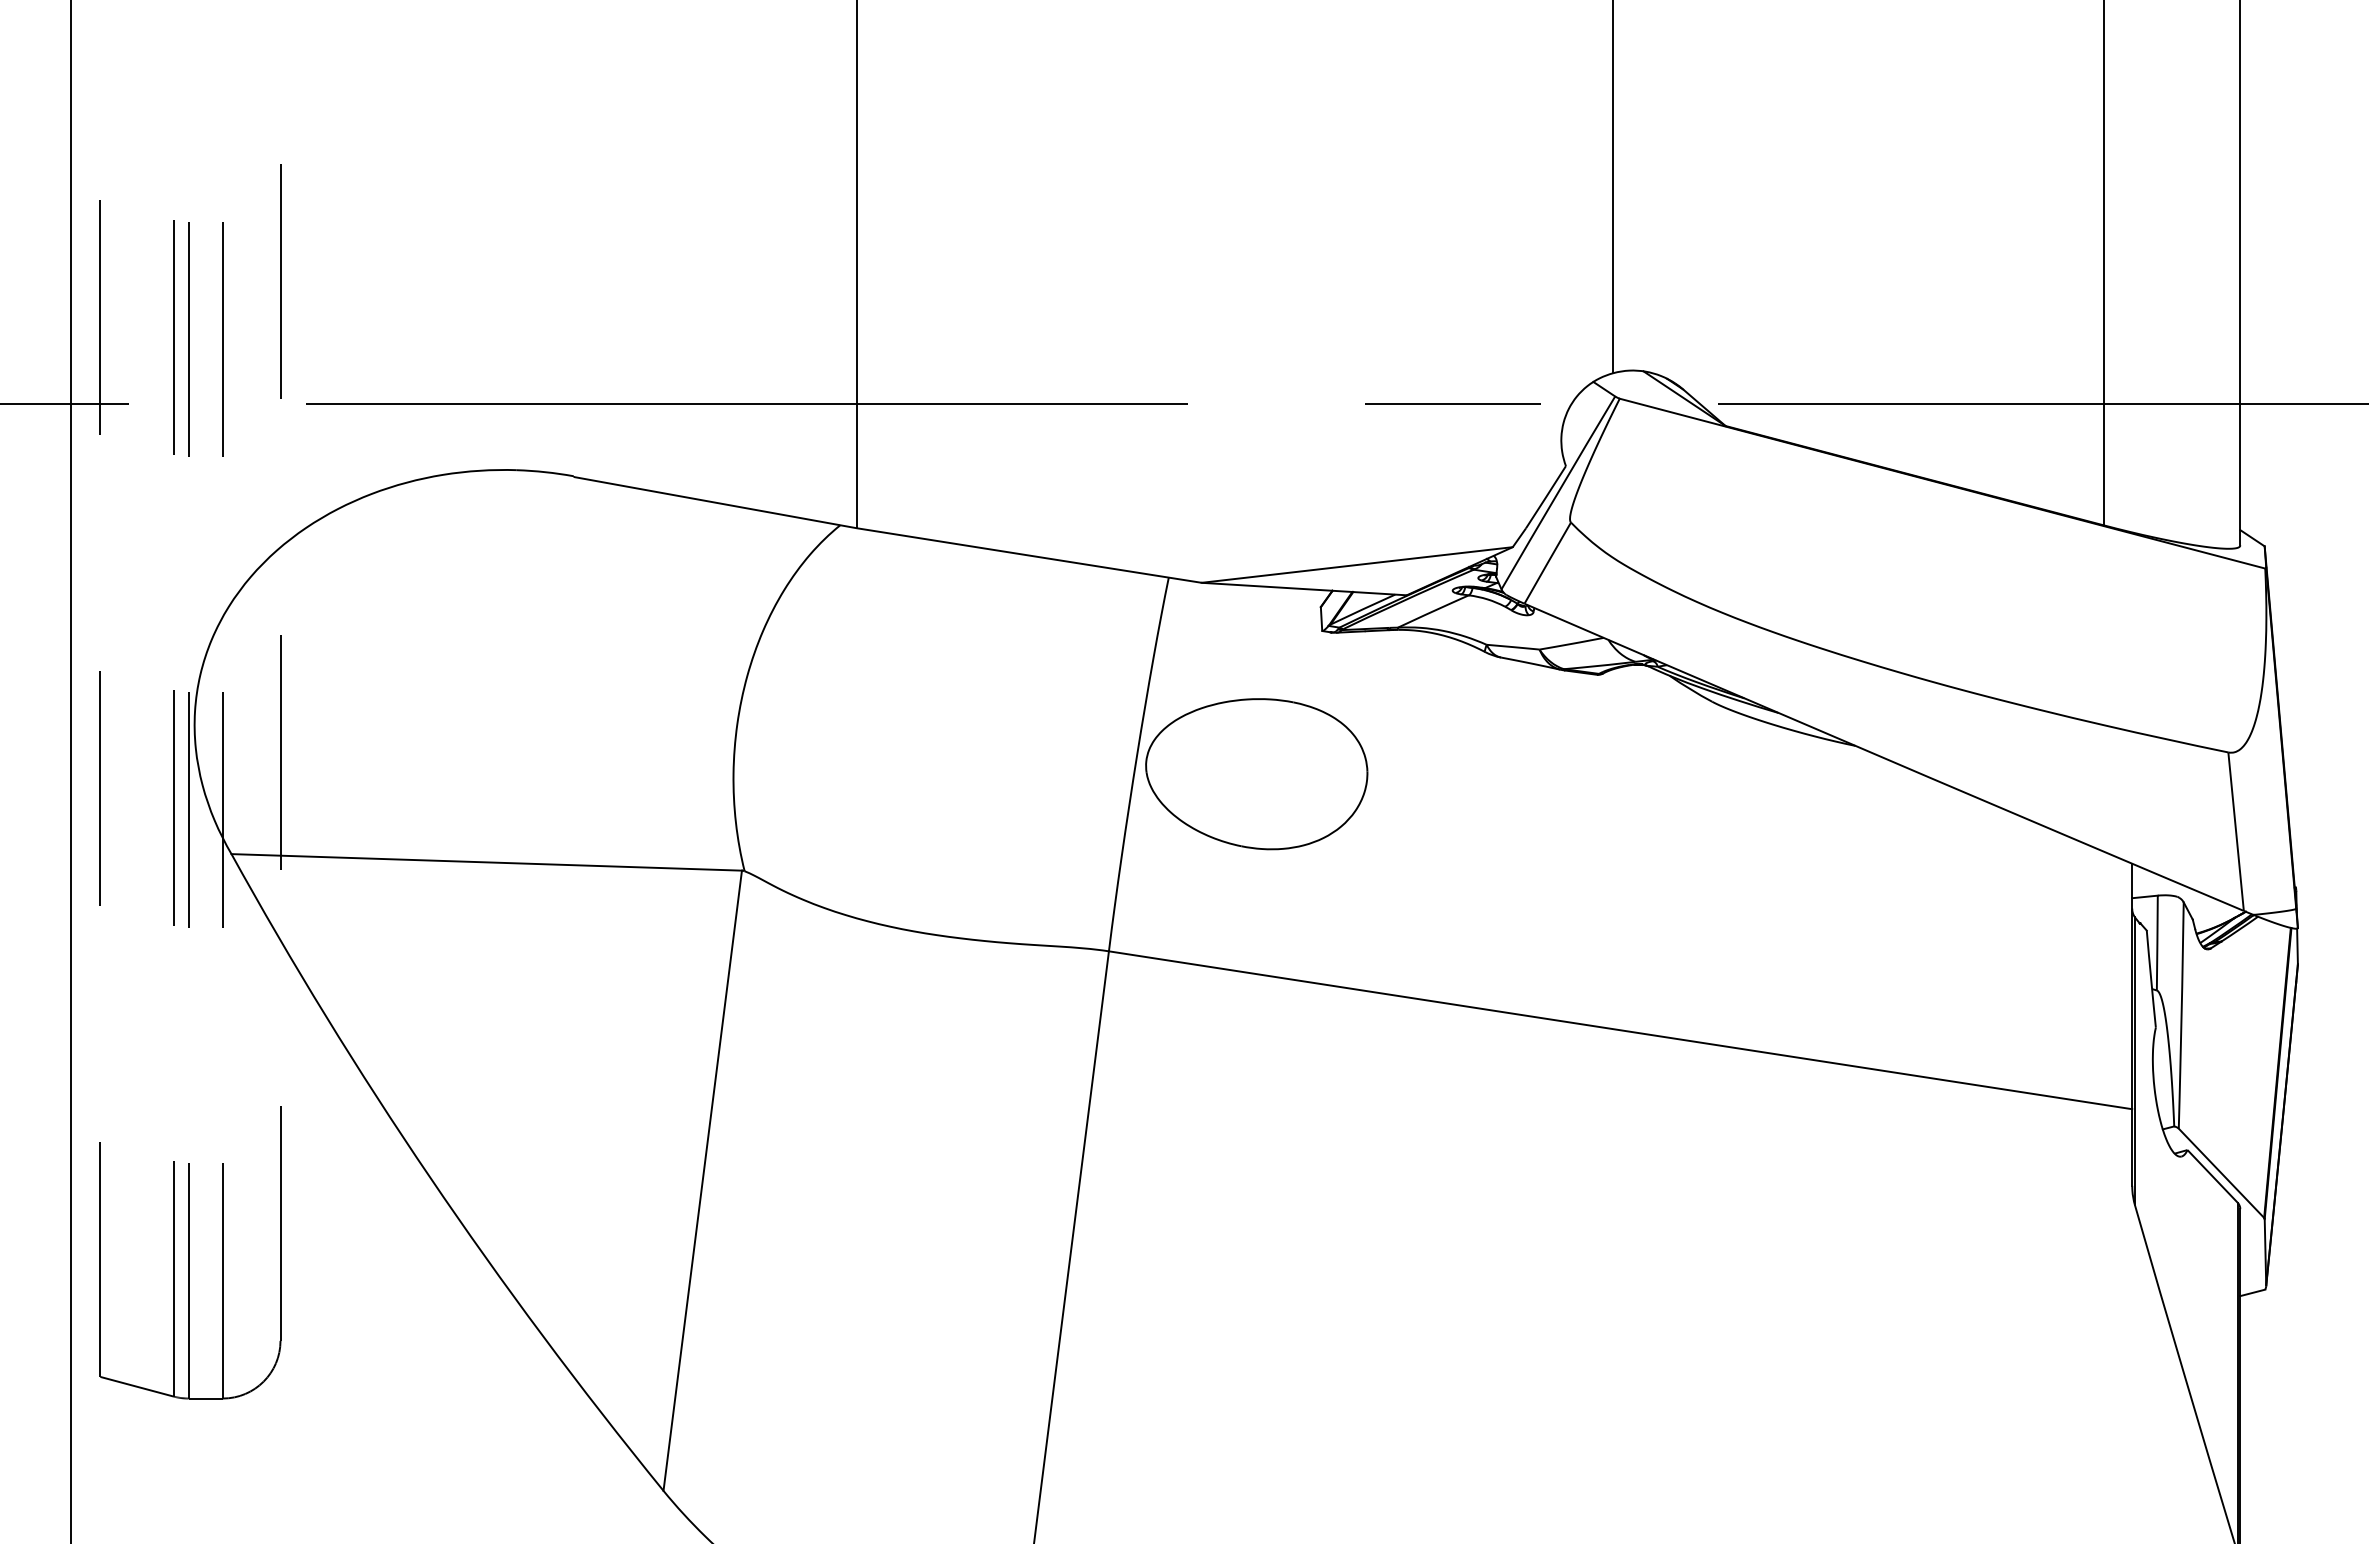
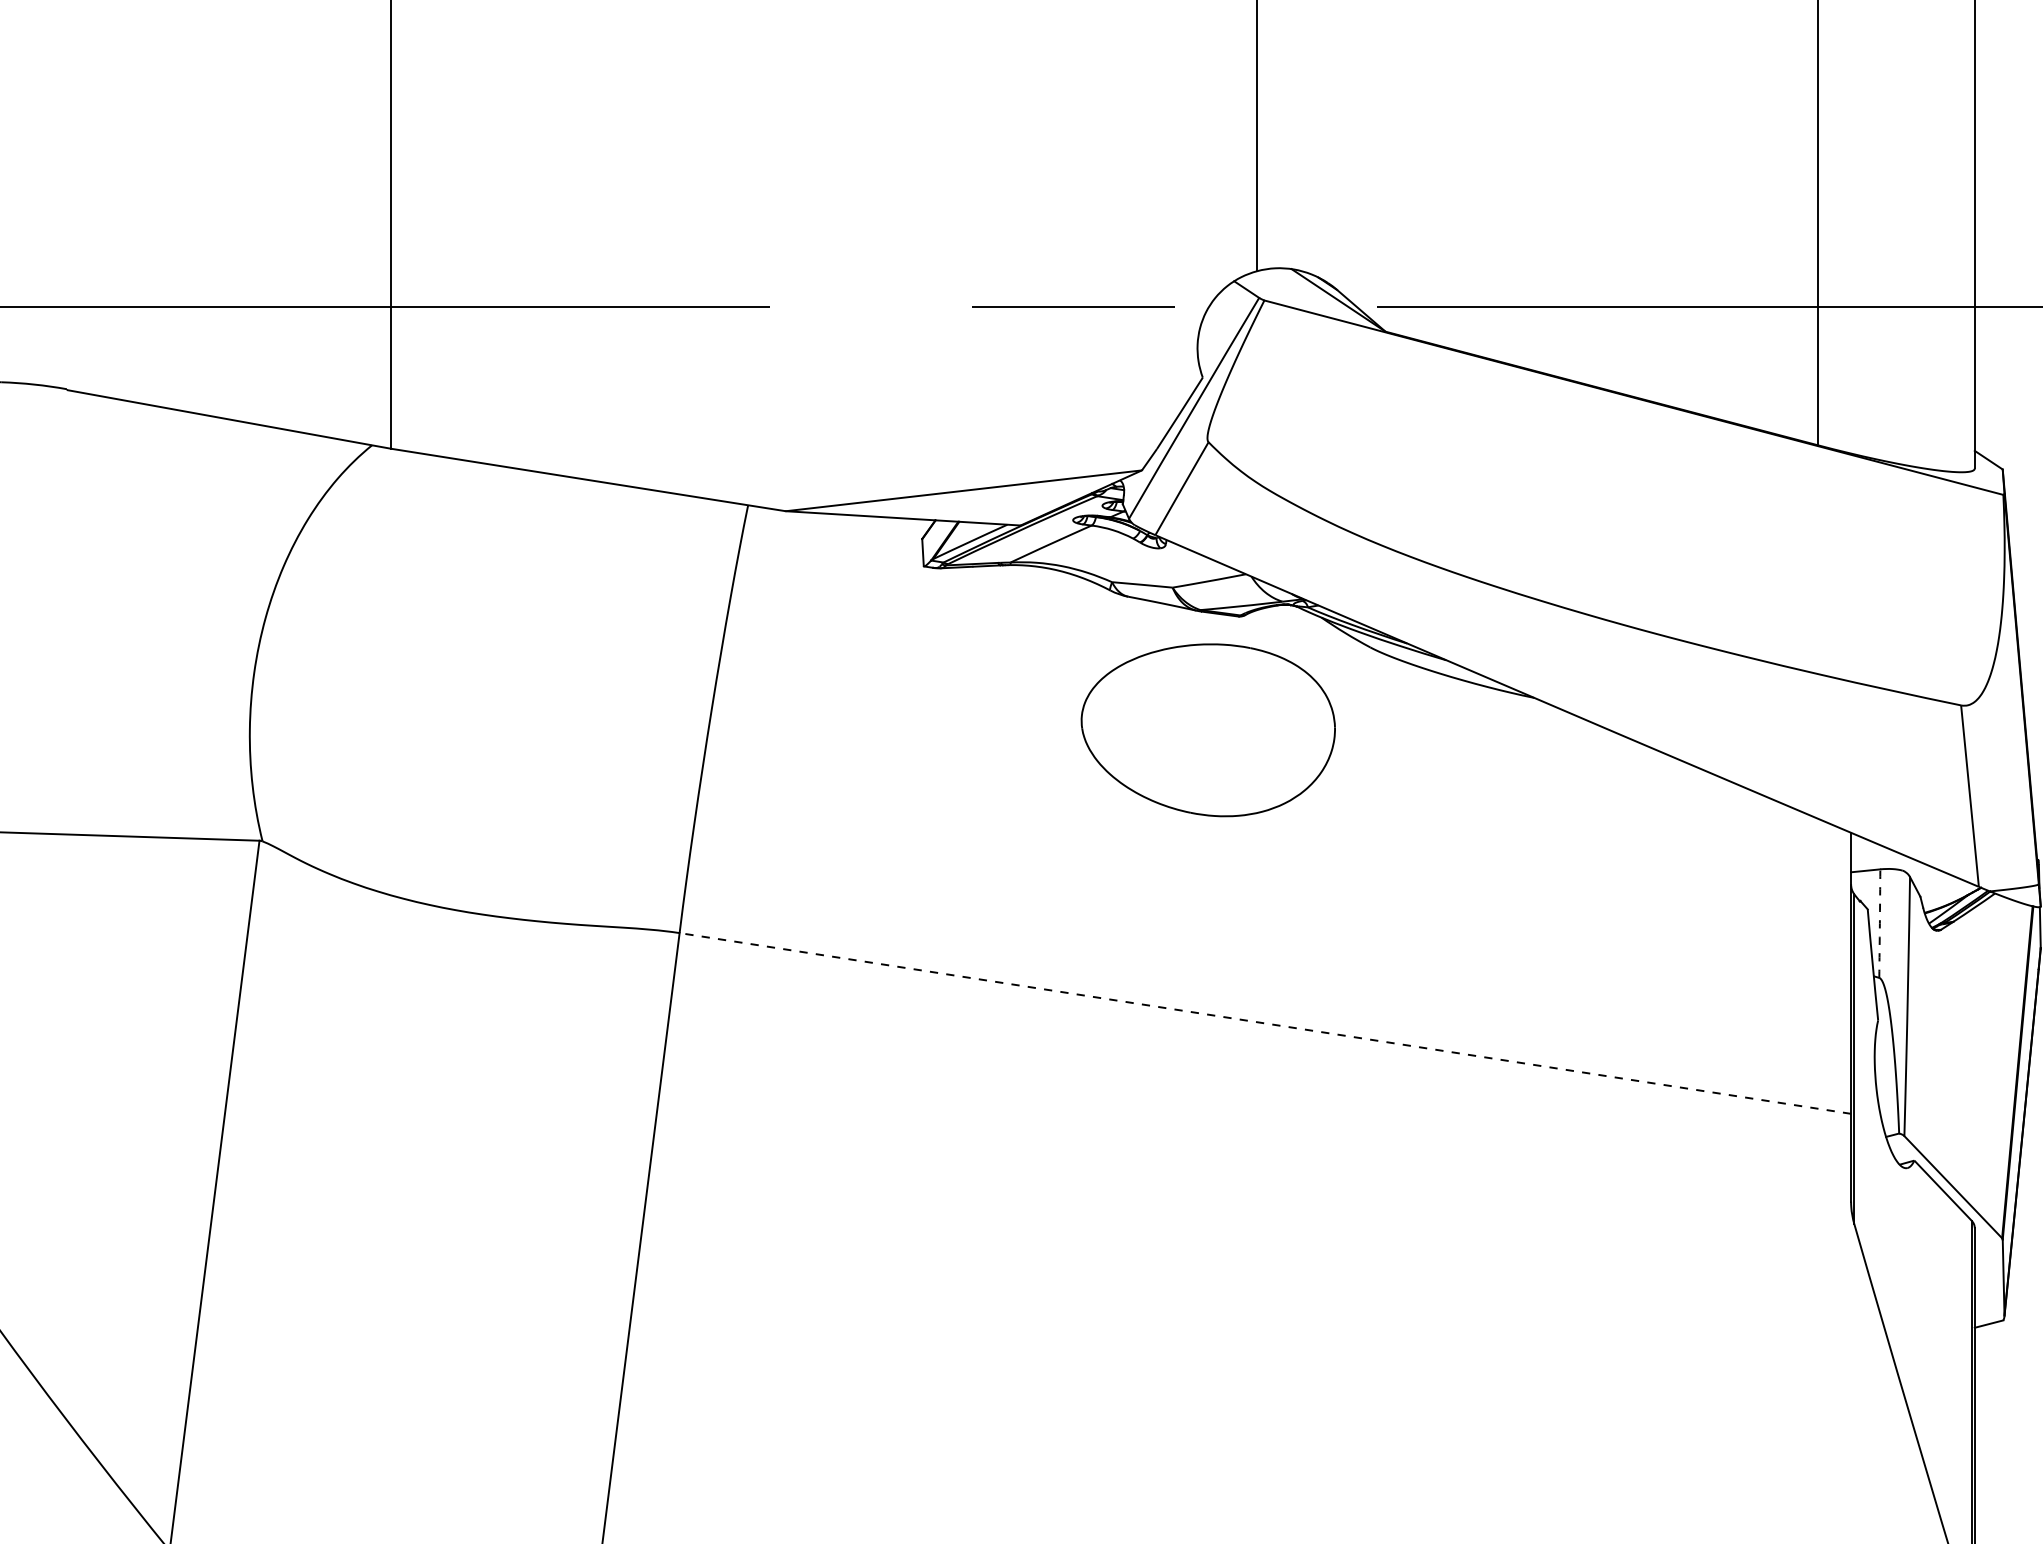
part: (1256, 774) -> (1208, 730), moved
arc: (2157, 943) -> (1880, 924), solid -> dashed
line: (1620, 1030) -> (1265, 1023), solid -> dashed

